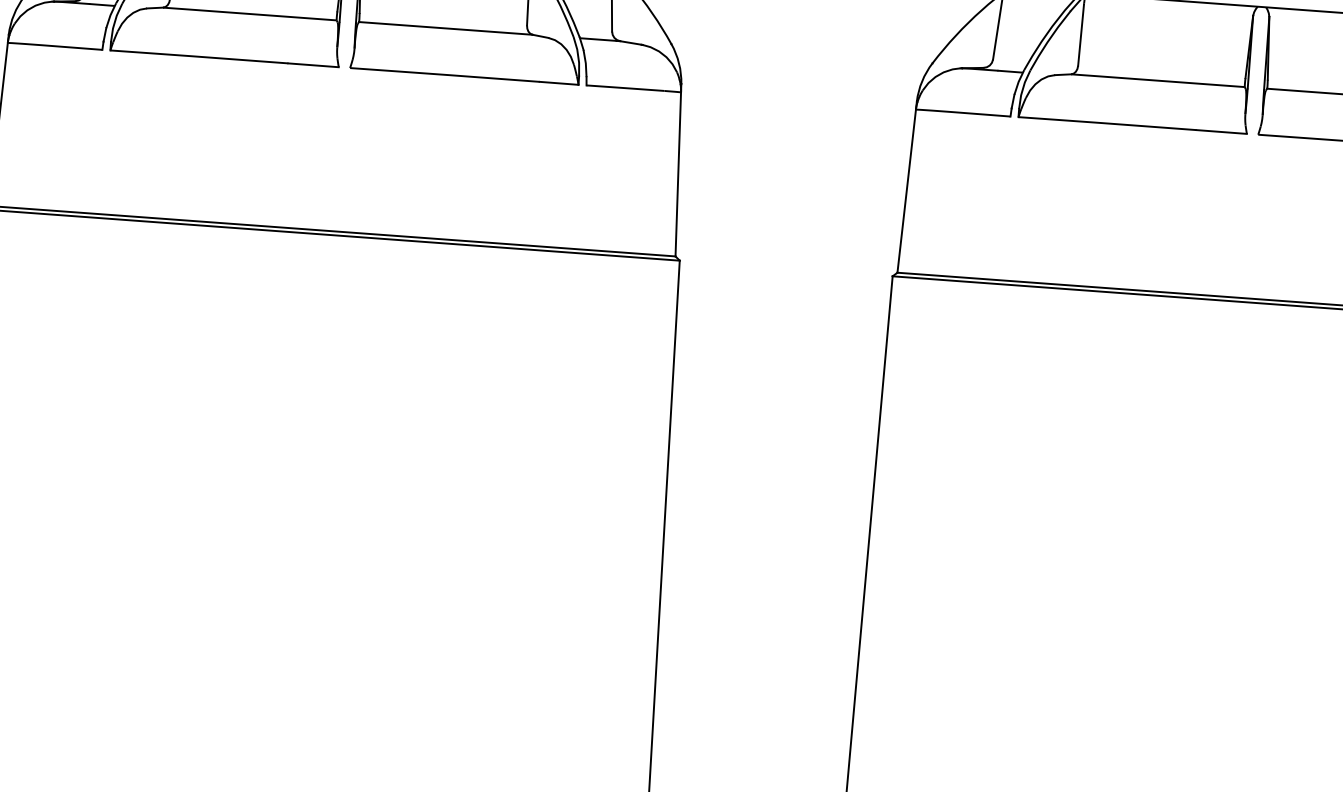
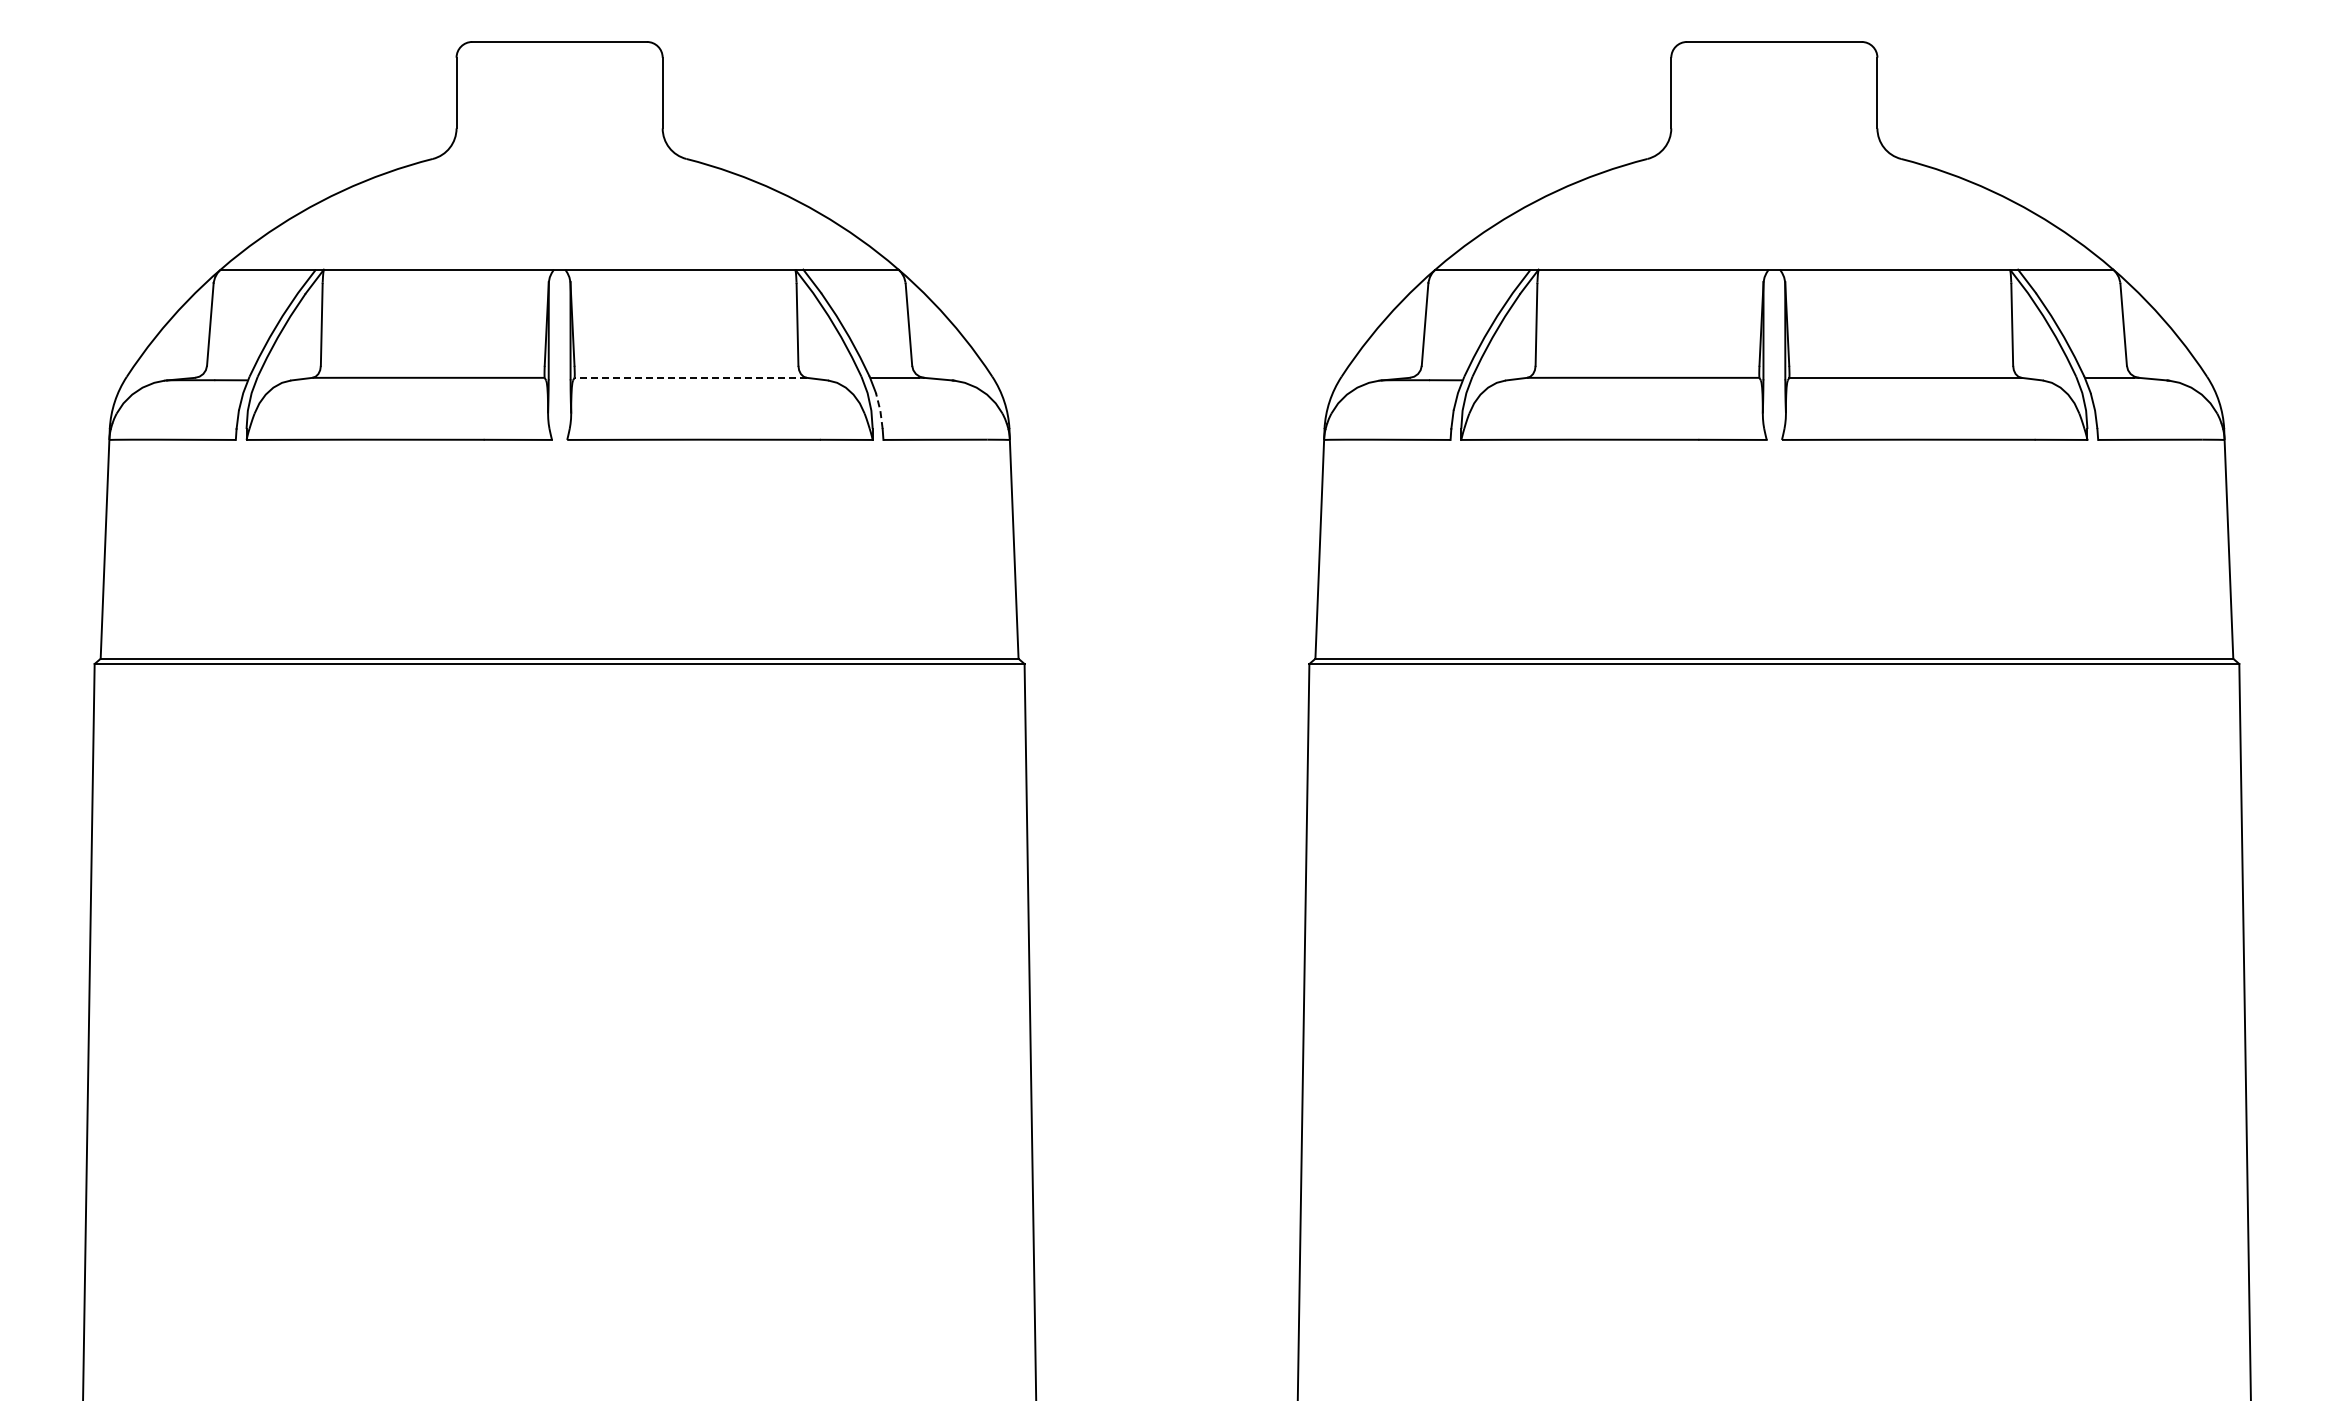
line: (445, 28) -> (690, 377), solid -> dashed
line: (585, 63) -> (880, 410), solid -> dashed

